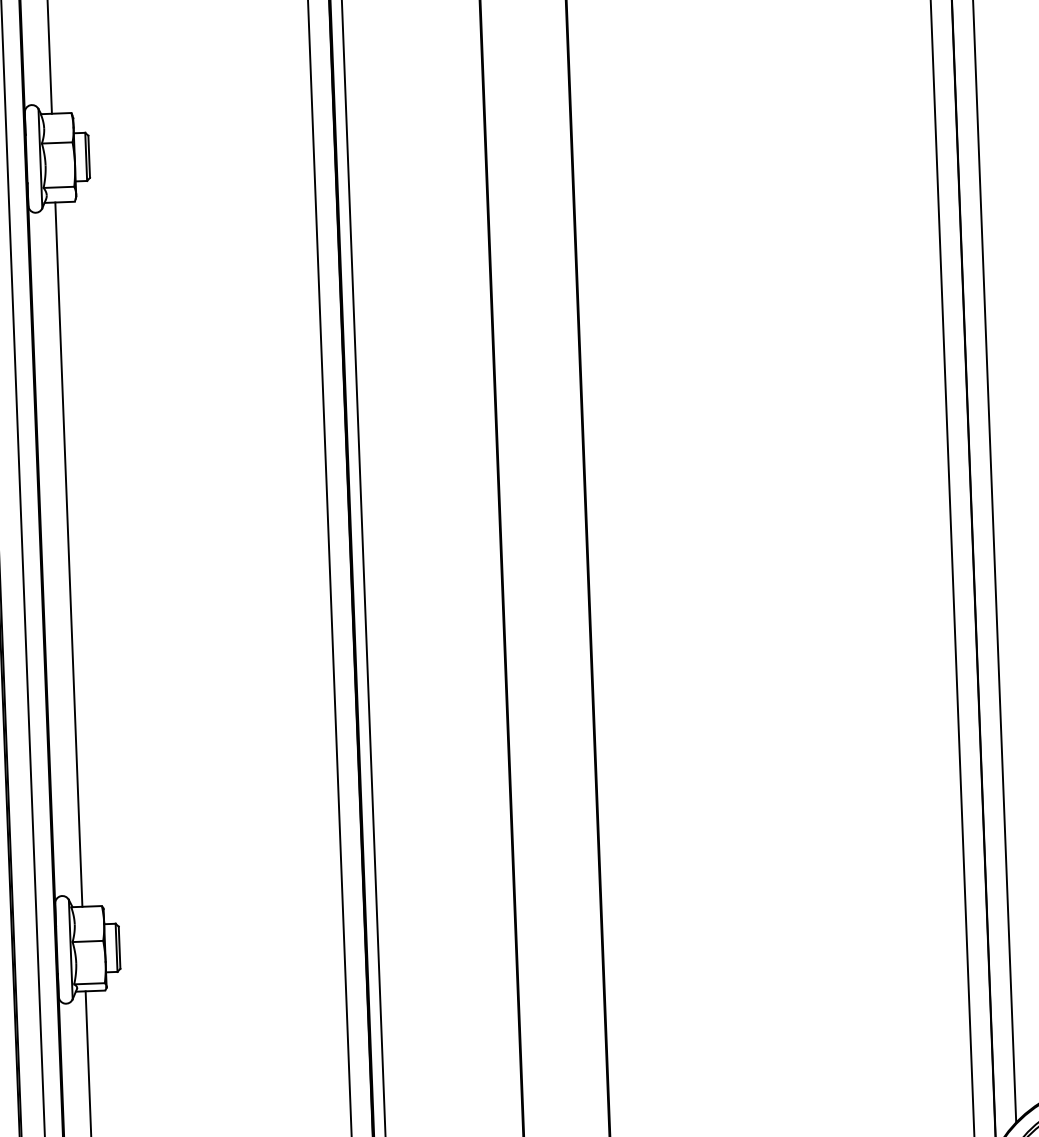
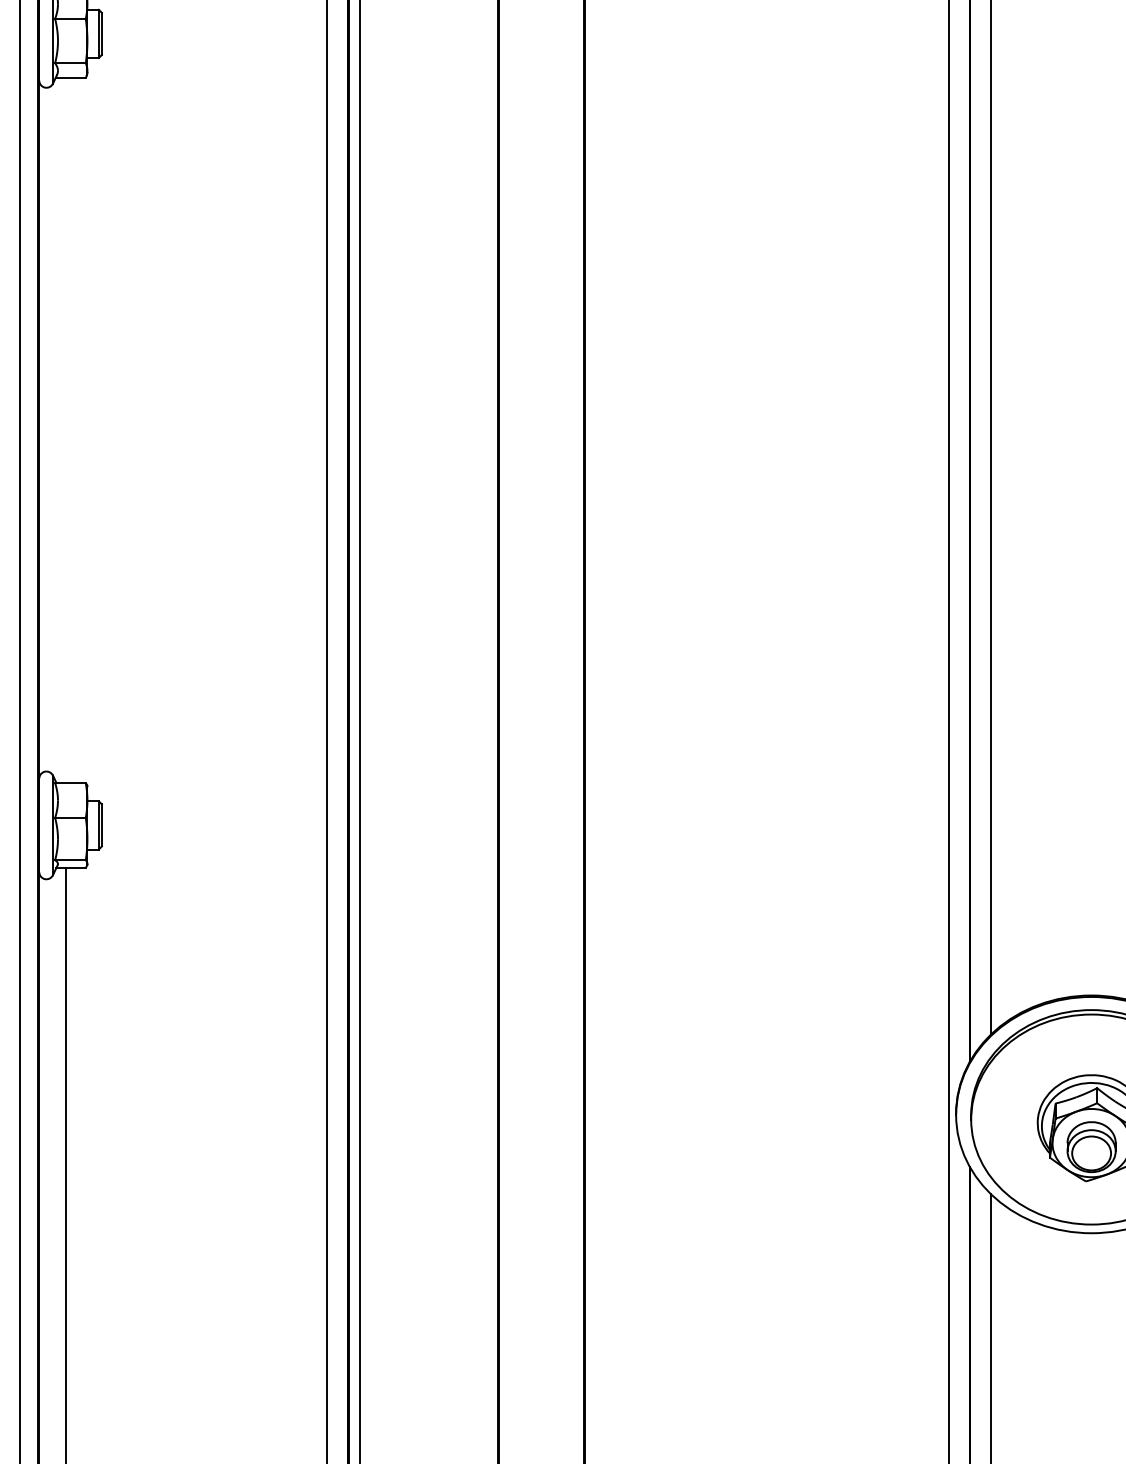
line: (69, 554) -> (66, 430), removed

